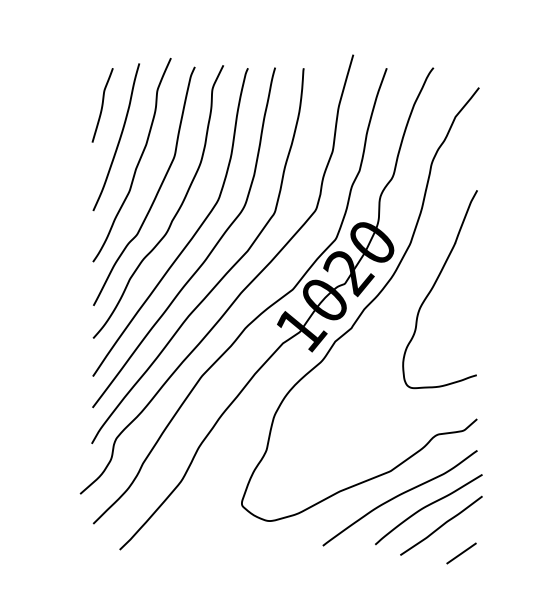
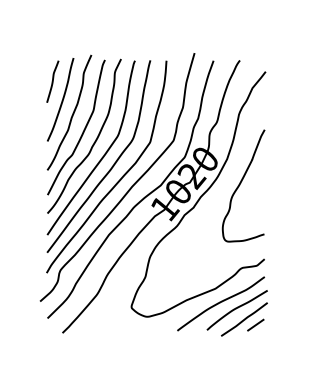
line: (460, 552) -> (255, 324), moved

